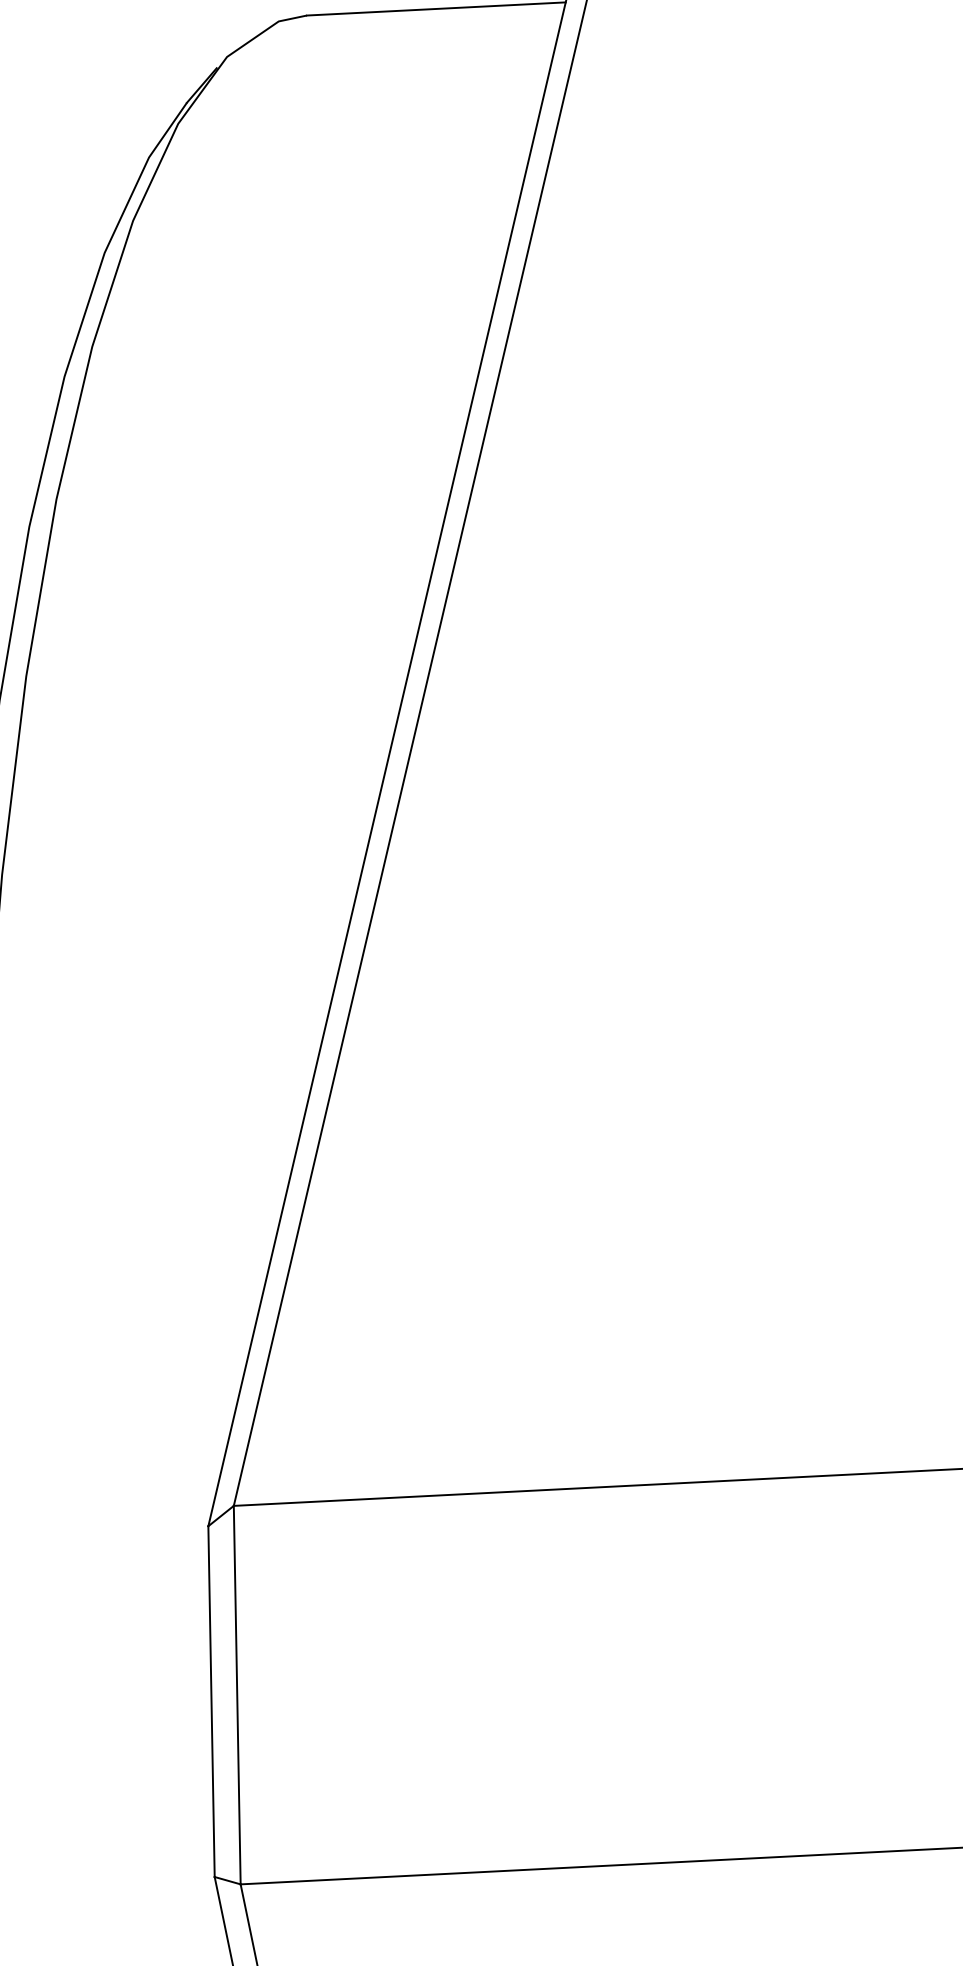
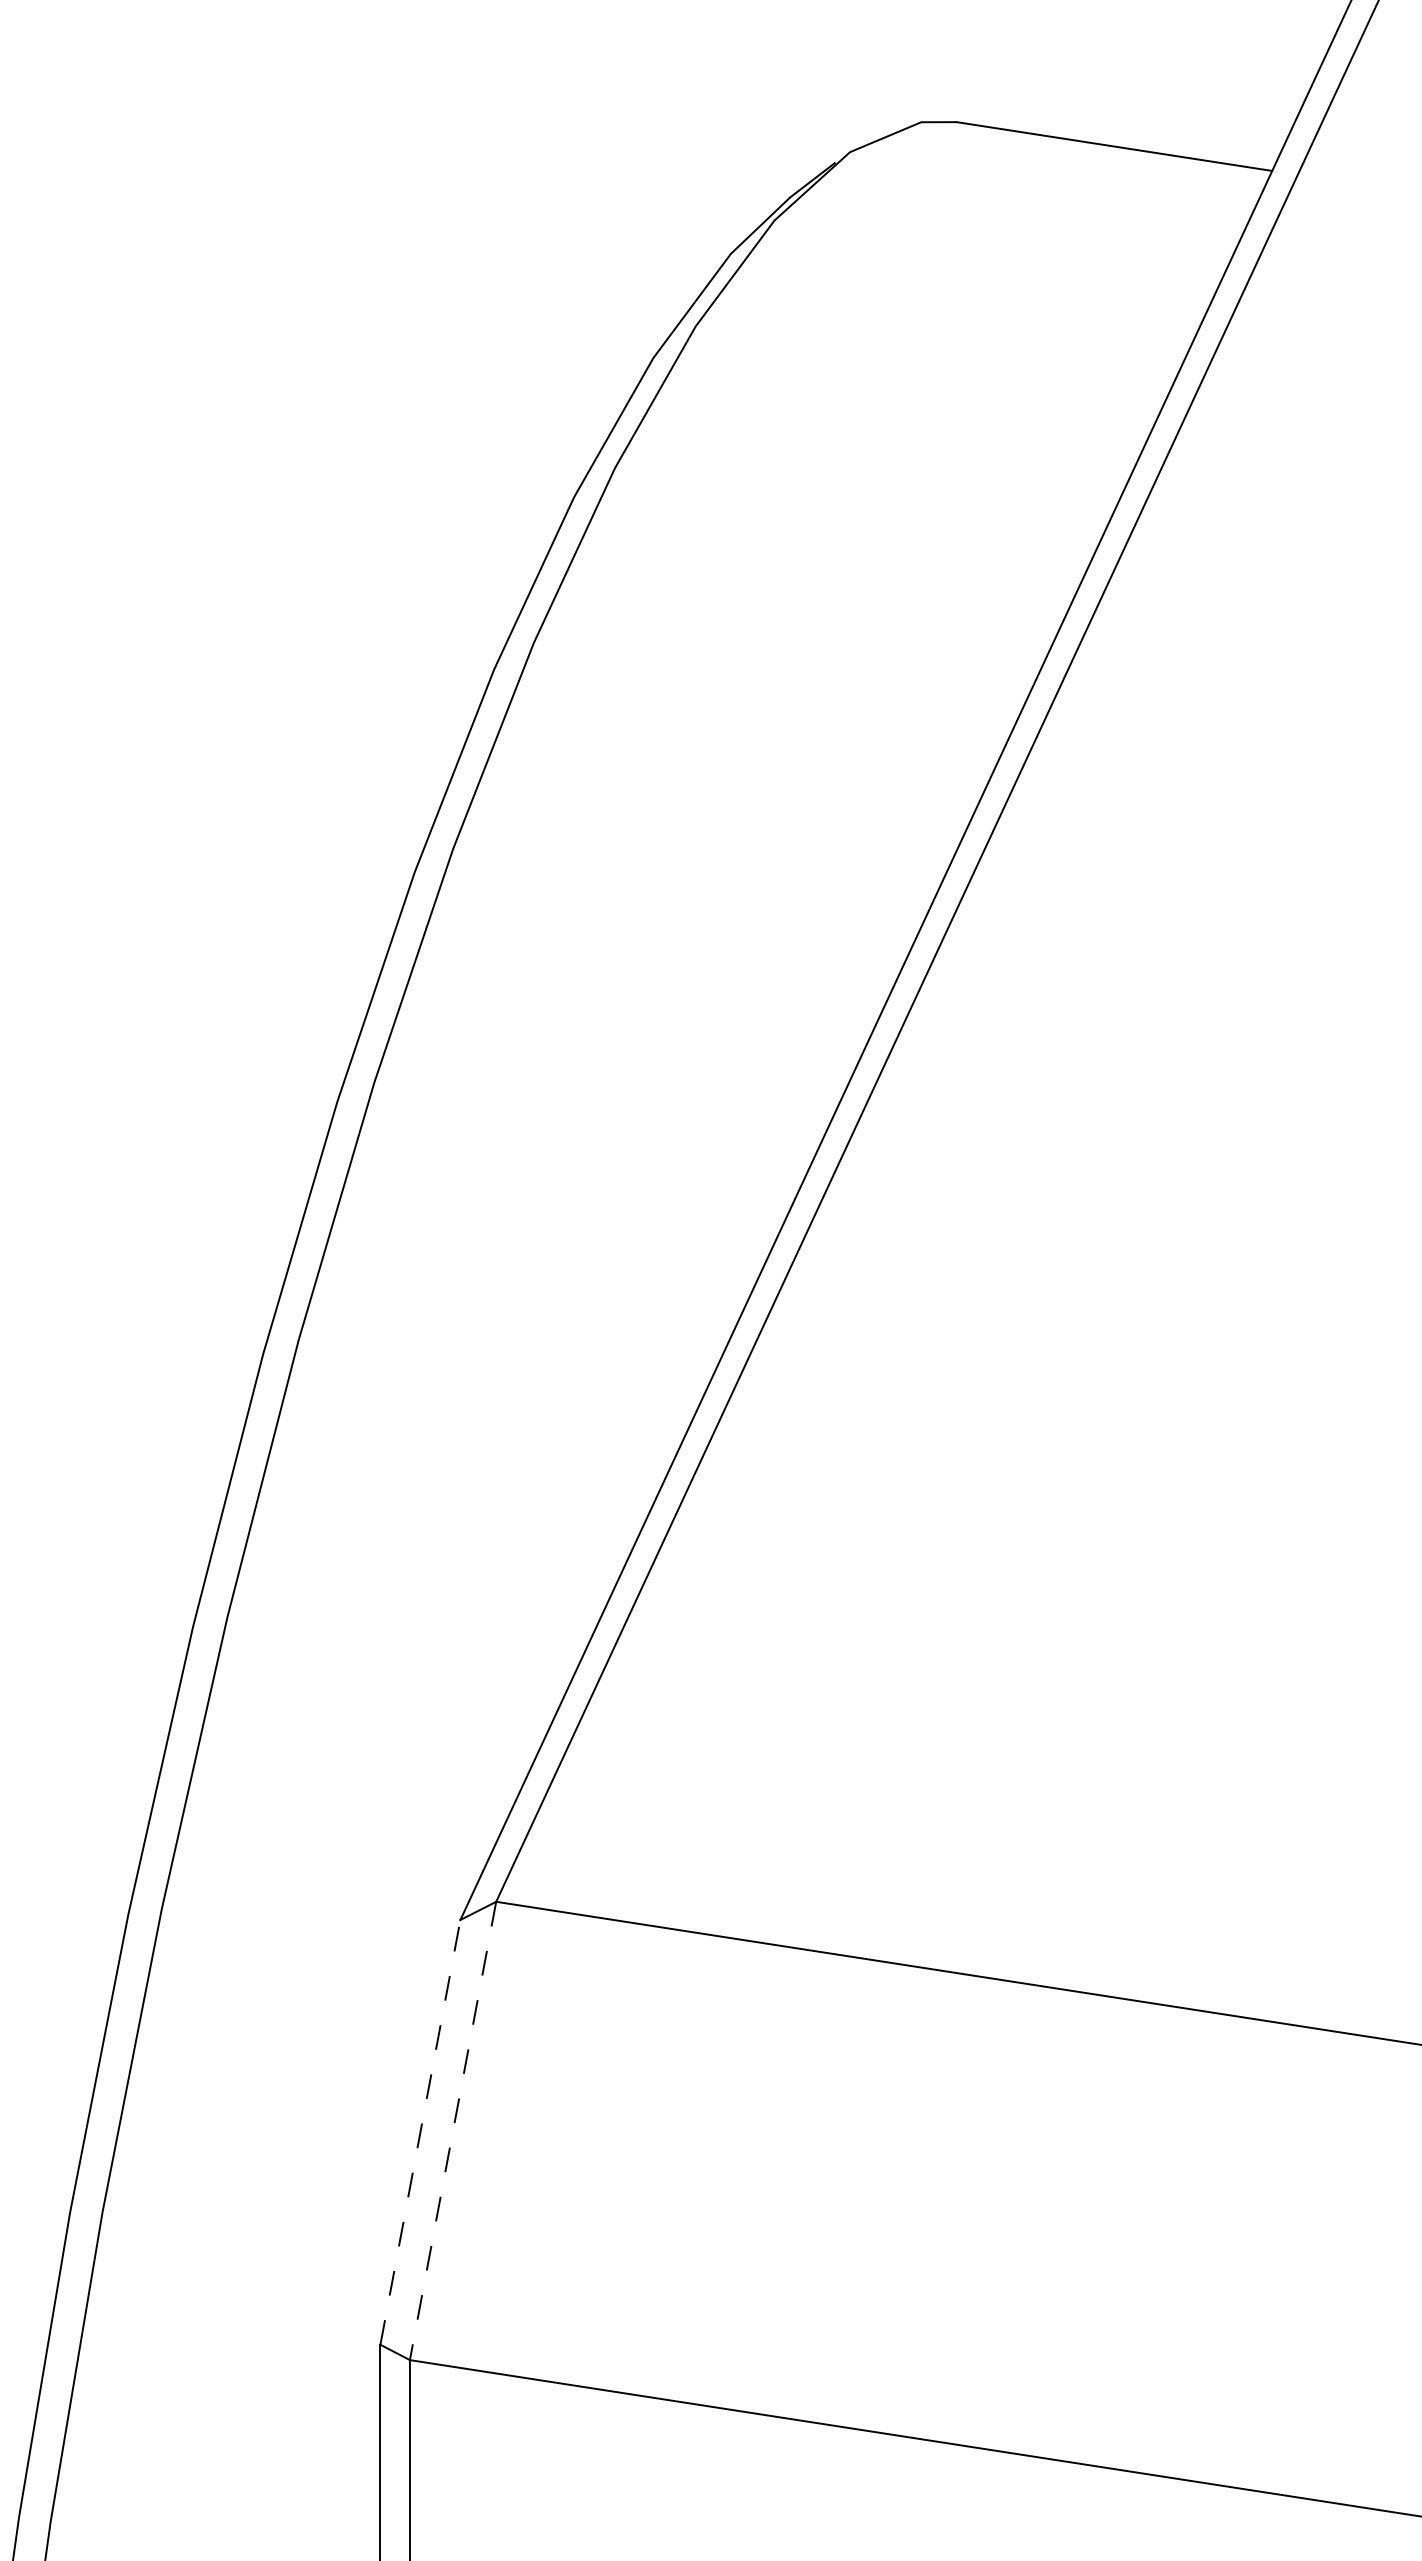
line: (236, 1695) -> (452, 2131), solid -> dashed
line: (211, 1700) -> (420, 2131), solid -> dashed

